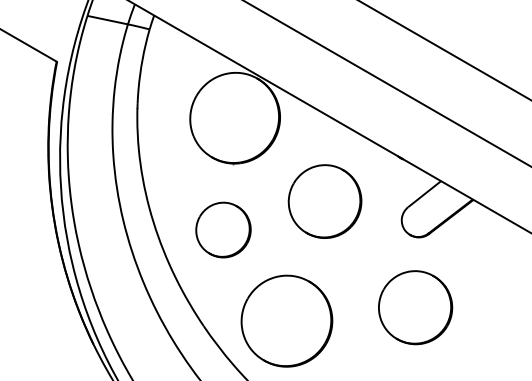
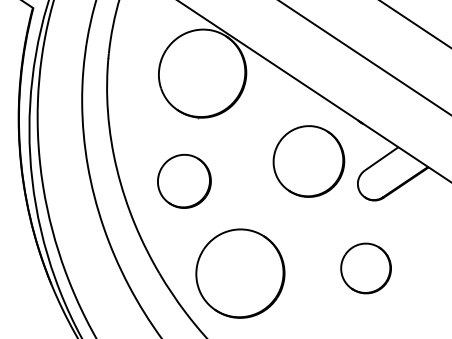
part: (324, 201) -> (308, 161), moved
part: (415, 307) -> (365, 268), size x0.7

